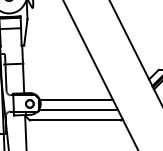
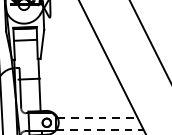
line: (76, 99) -> (97, 117), solid -> dashed
line: (78, 110) -> (100, 129), solid -> dashed

